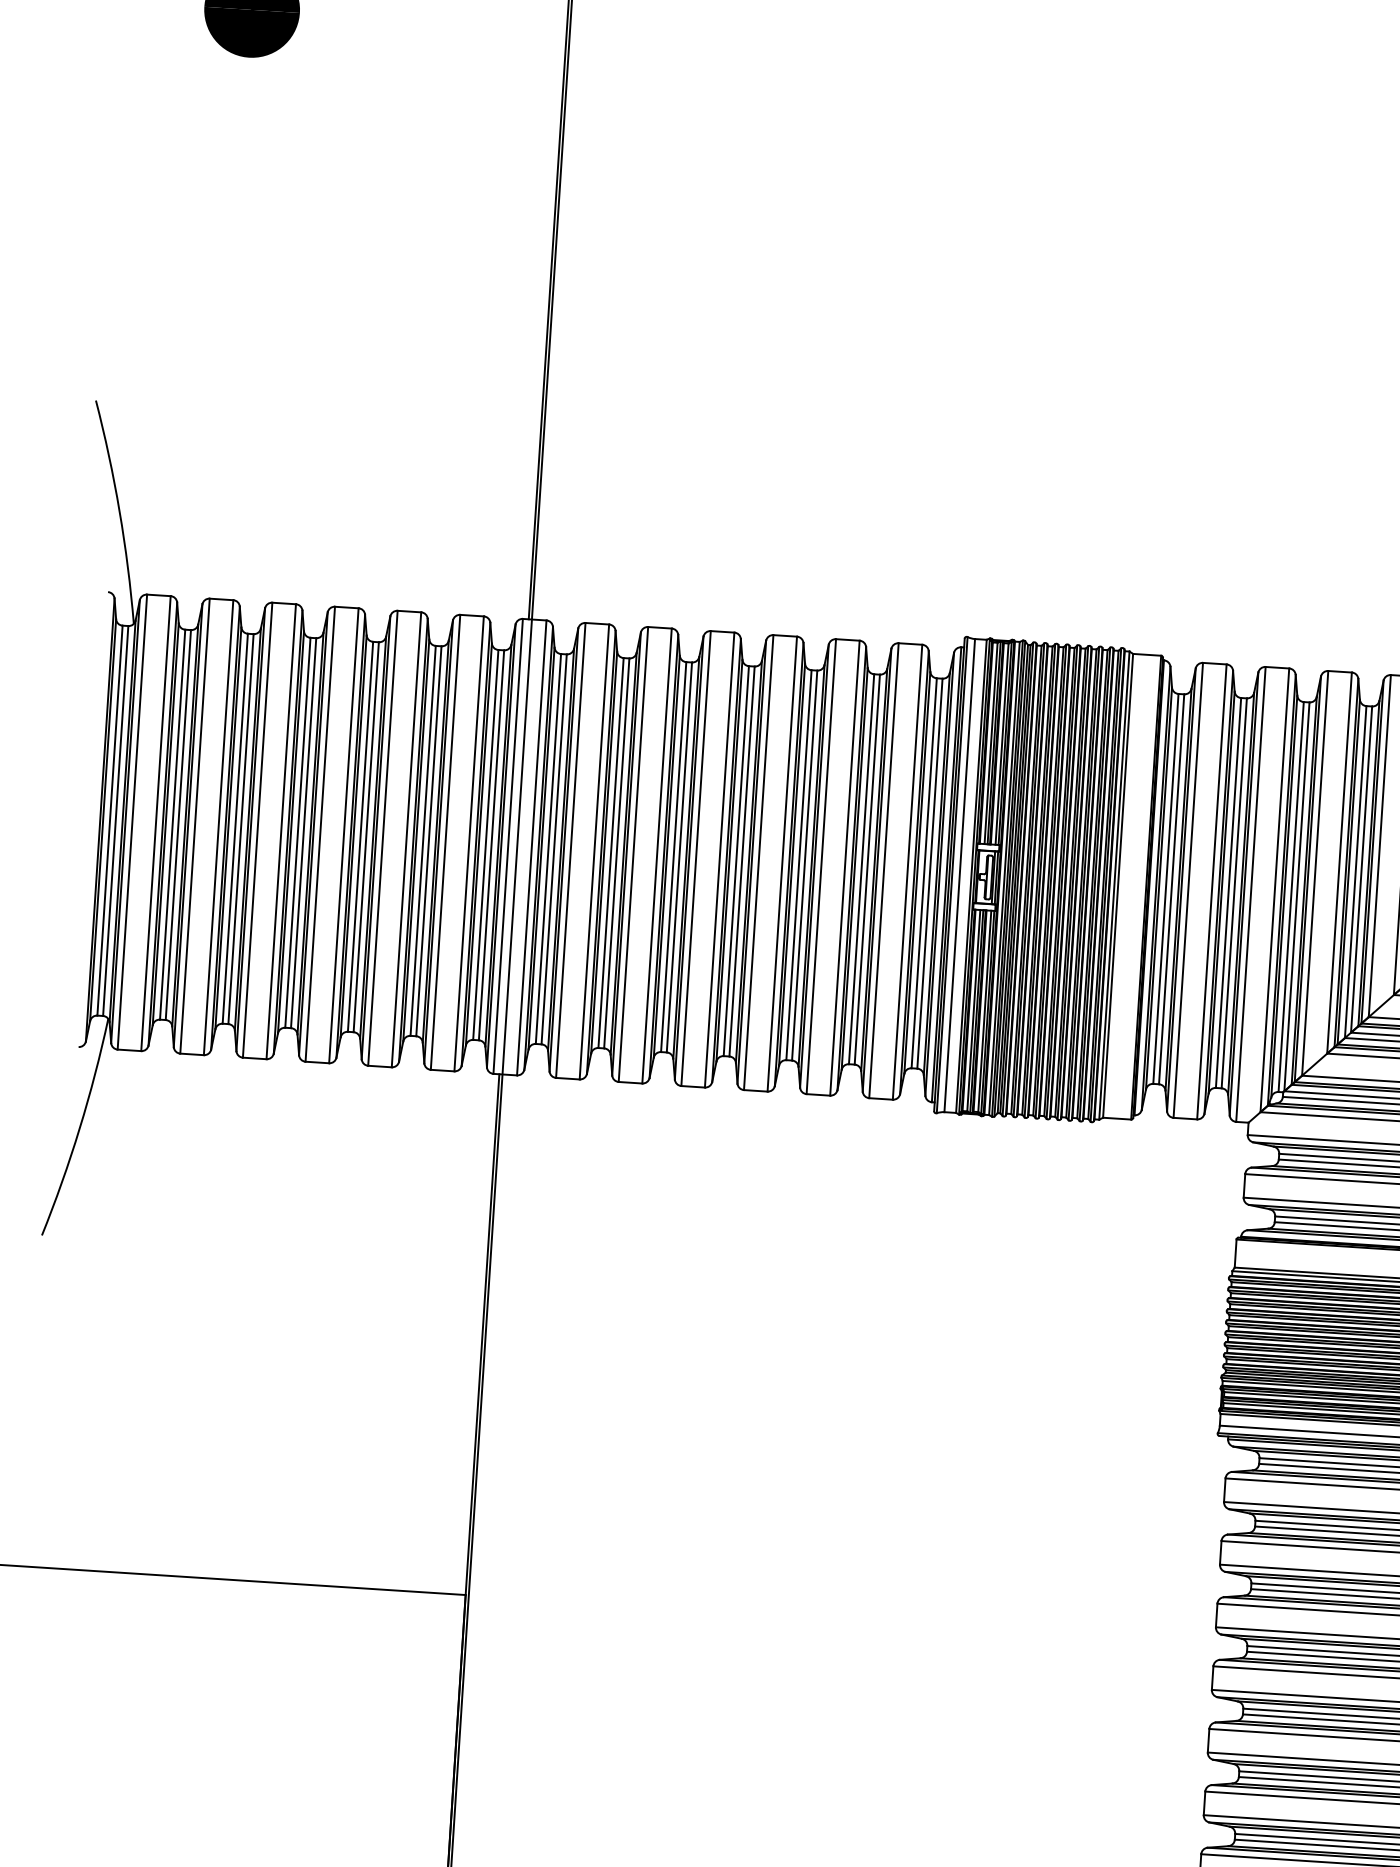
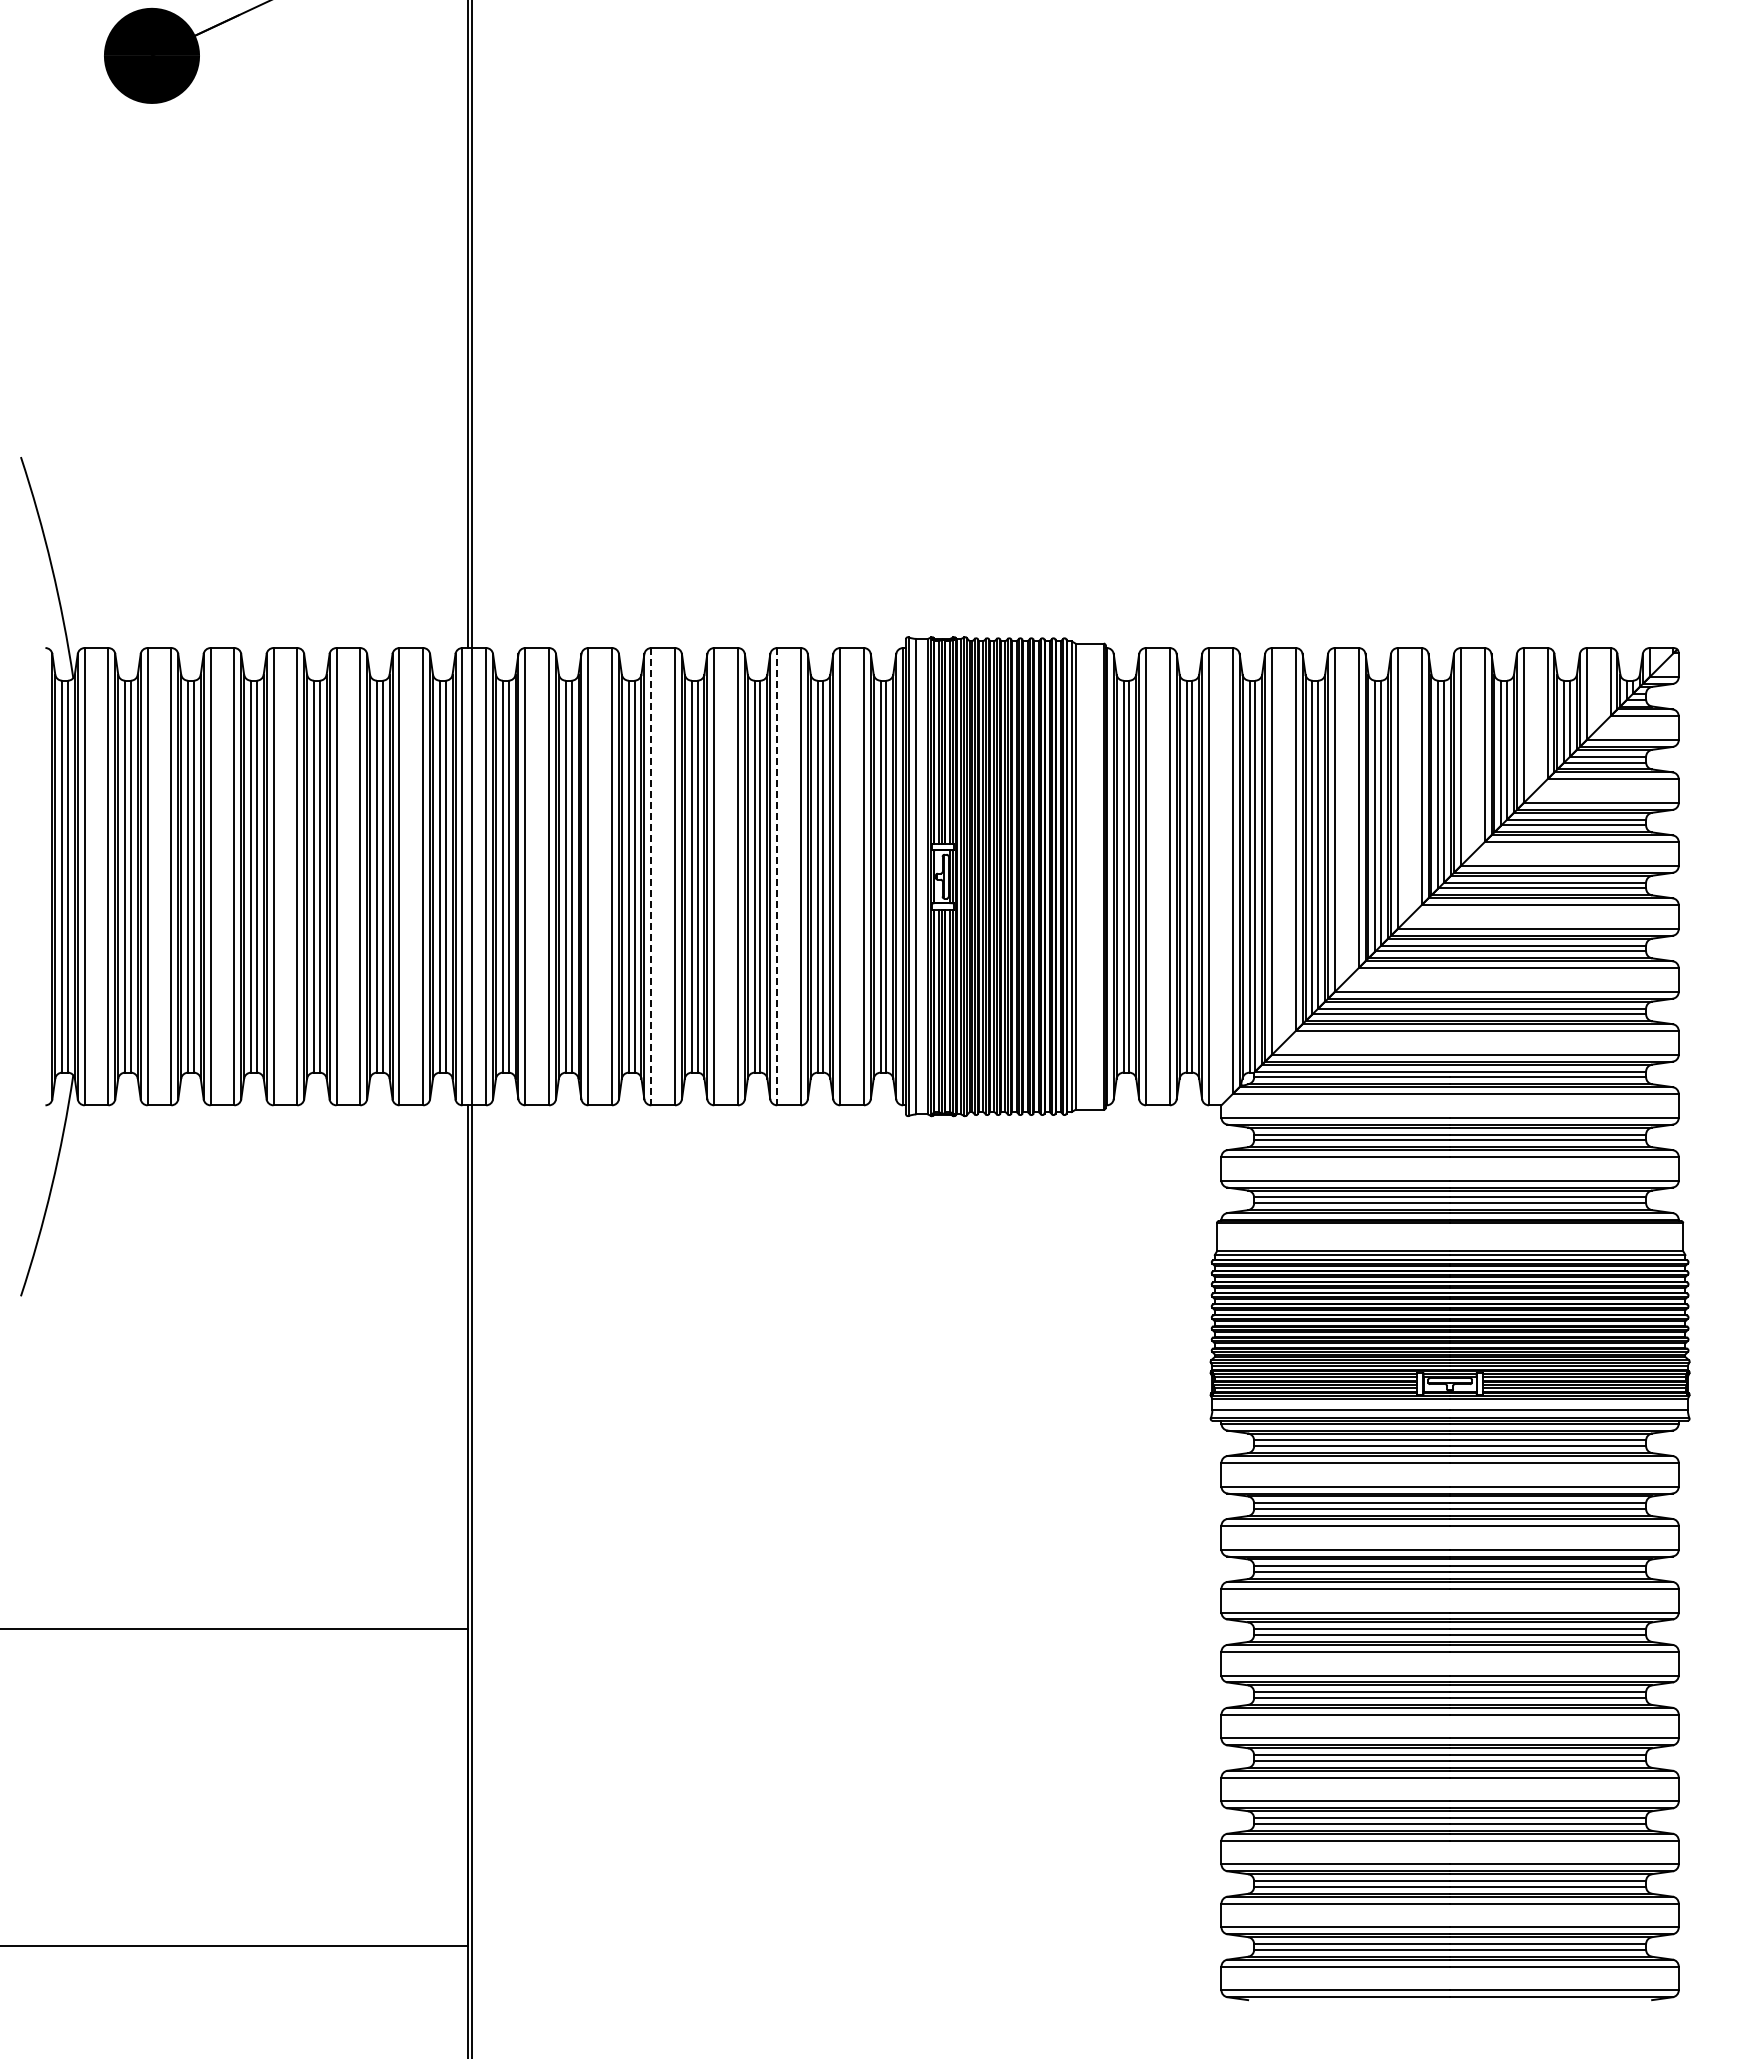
line: (696, 858) -> (651, 876), solid -> dashed
line: (821, 866) -> (777, 876), solid -> dashed

